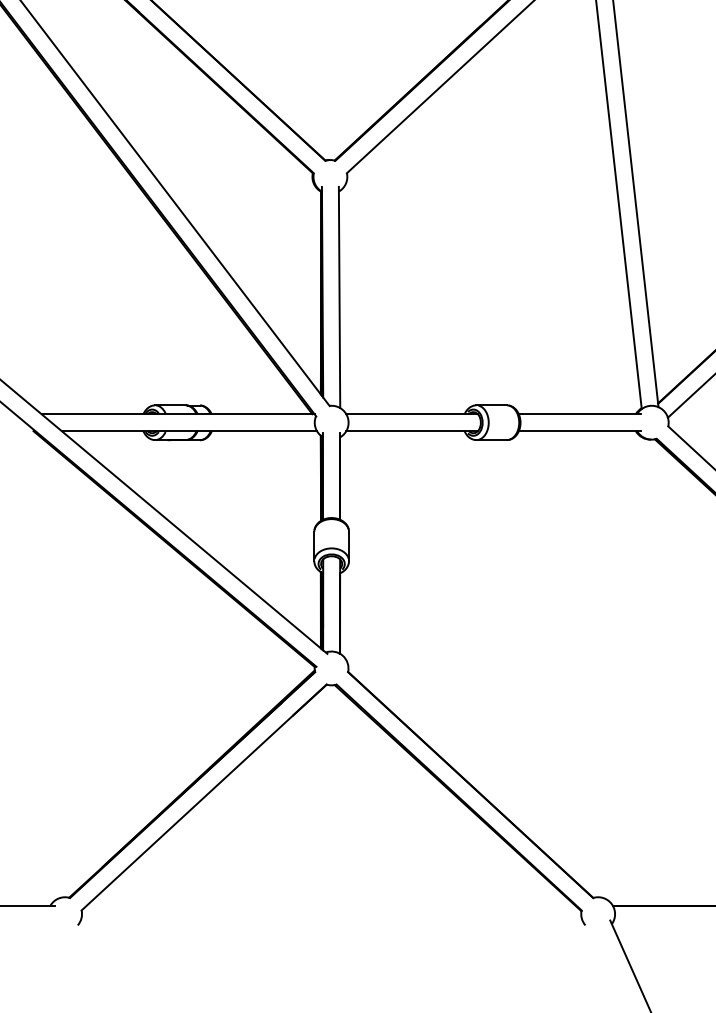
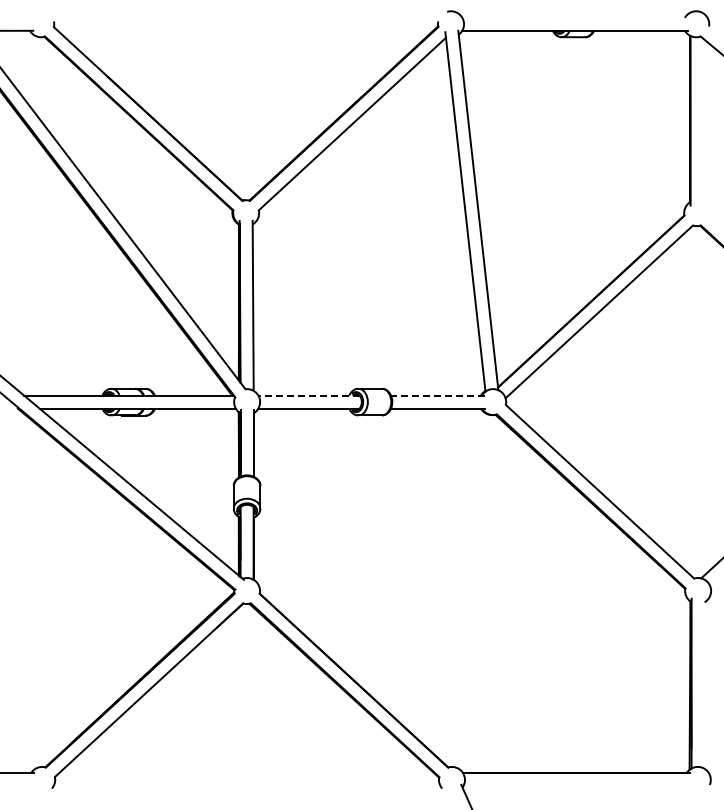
line: (411, 414) -> (308, 395), solid -> dashed
line: (579, 414) -> (437, 395), solid -> dashed

